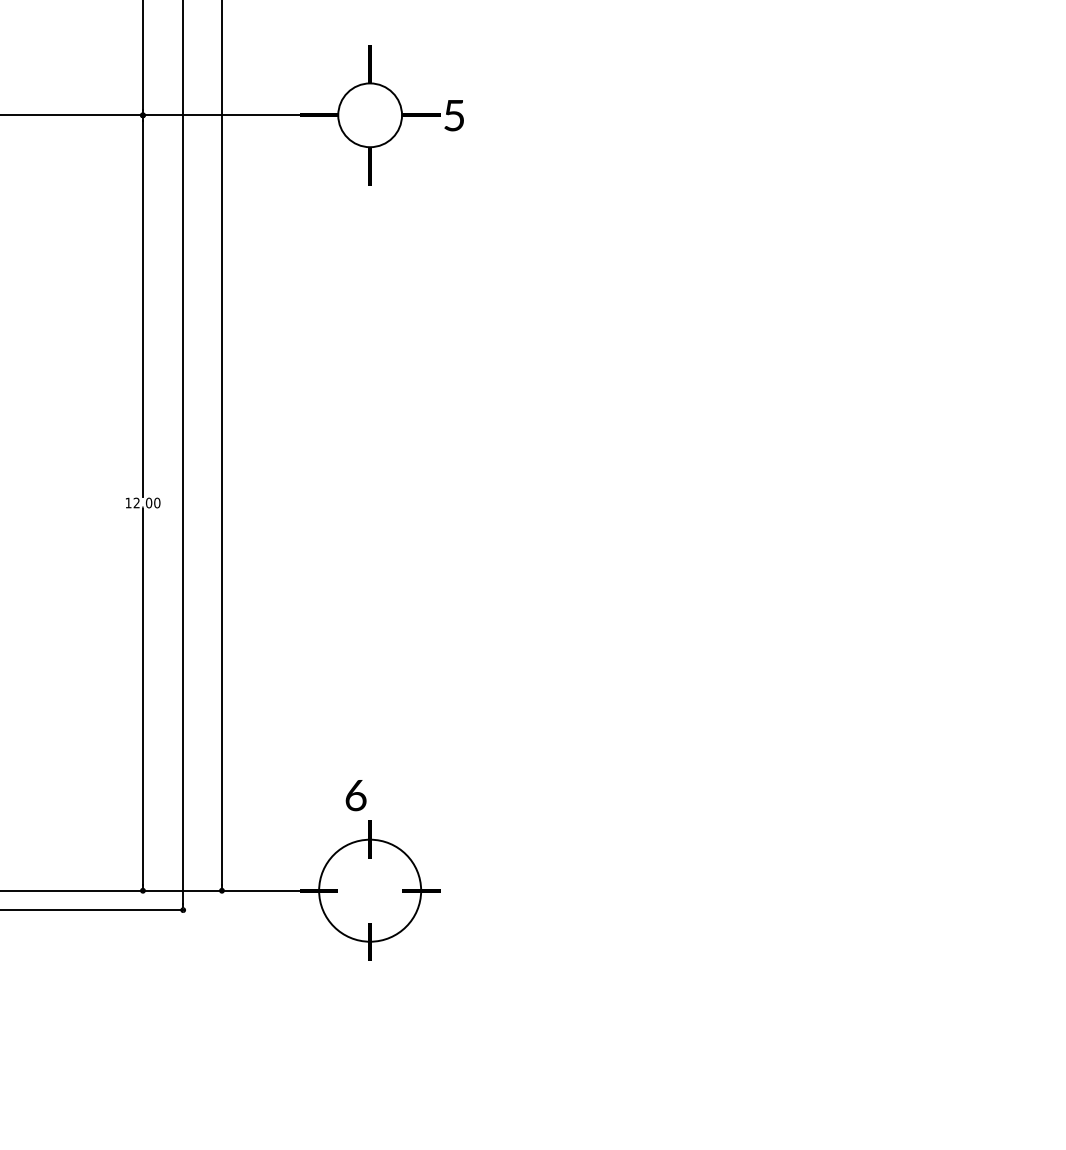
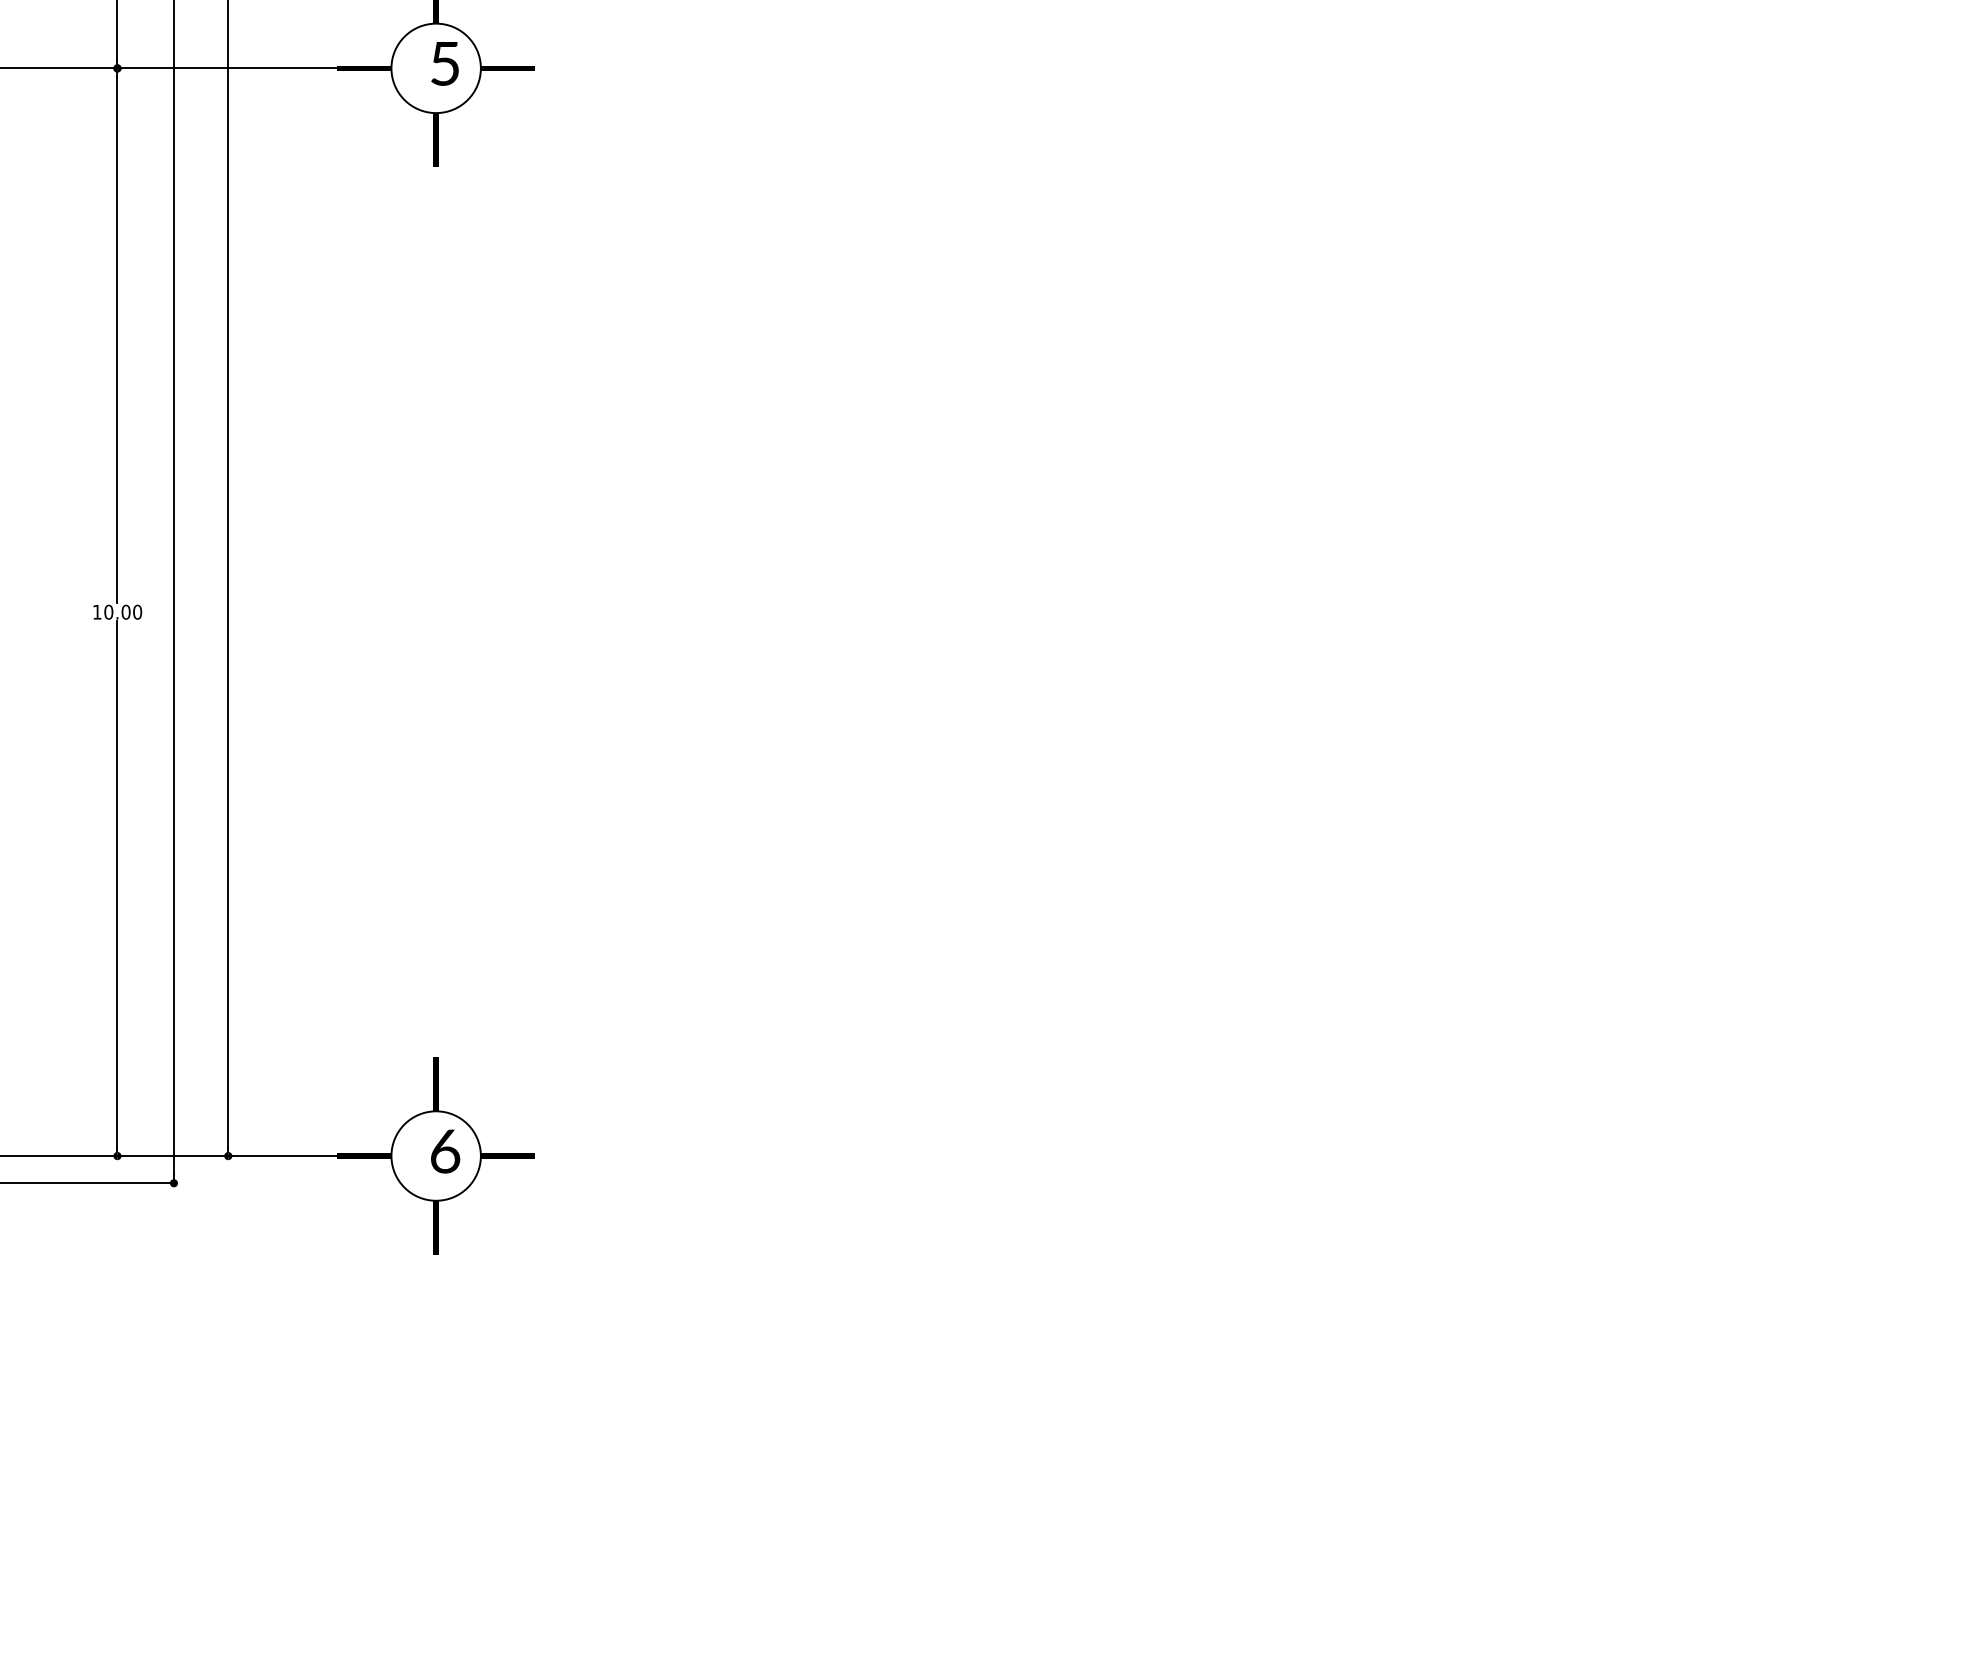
text: (453, 115) -> (444, 63), moved
text: (136, 502) -> (108, 611), 12.00 -> 10.00
text: (356, 795) -> (445, 1151), moved
circle: (369, 890) -> (435, 1155), size x0.62

